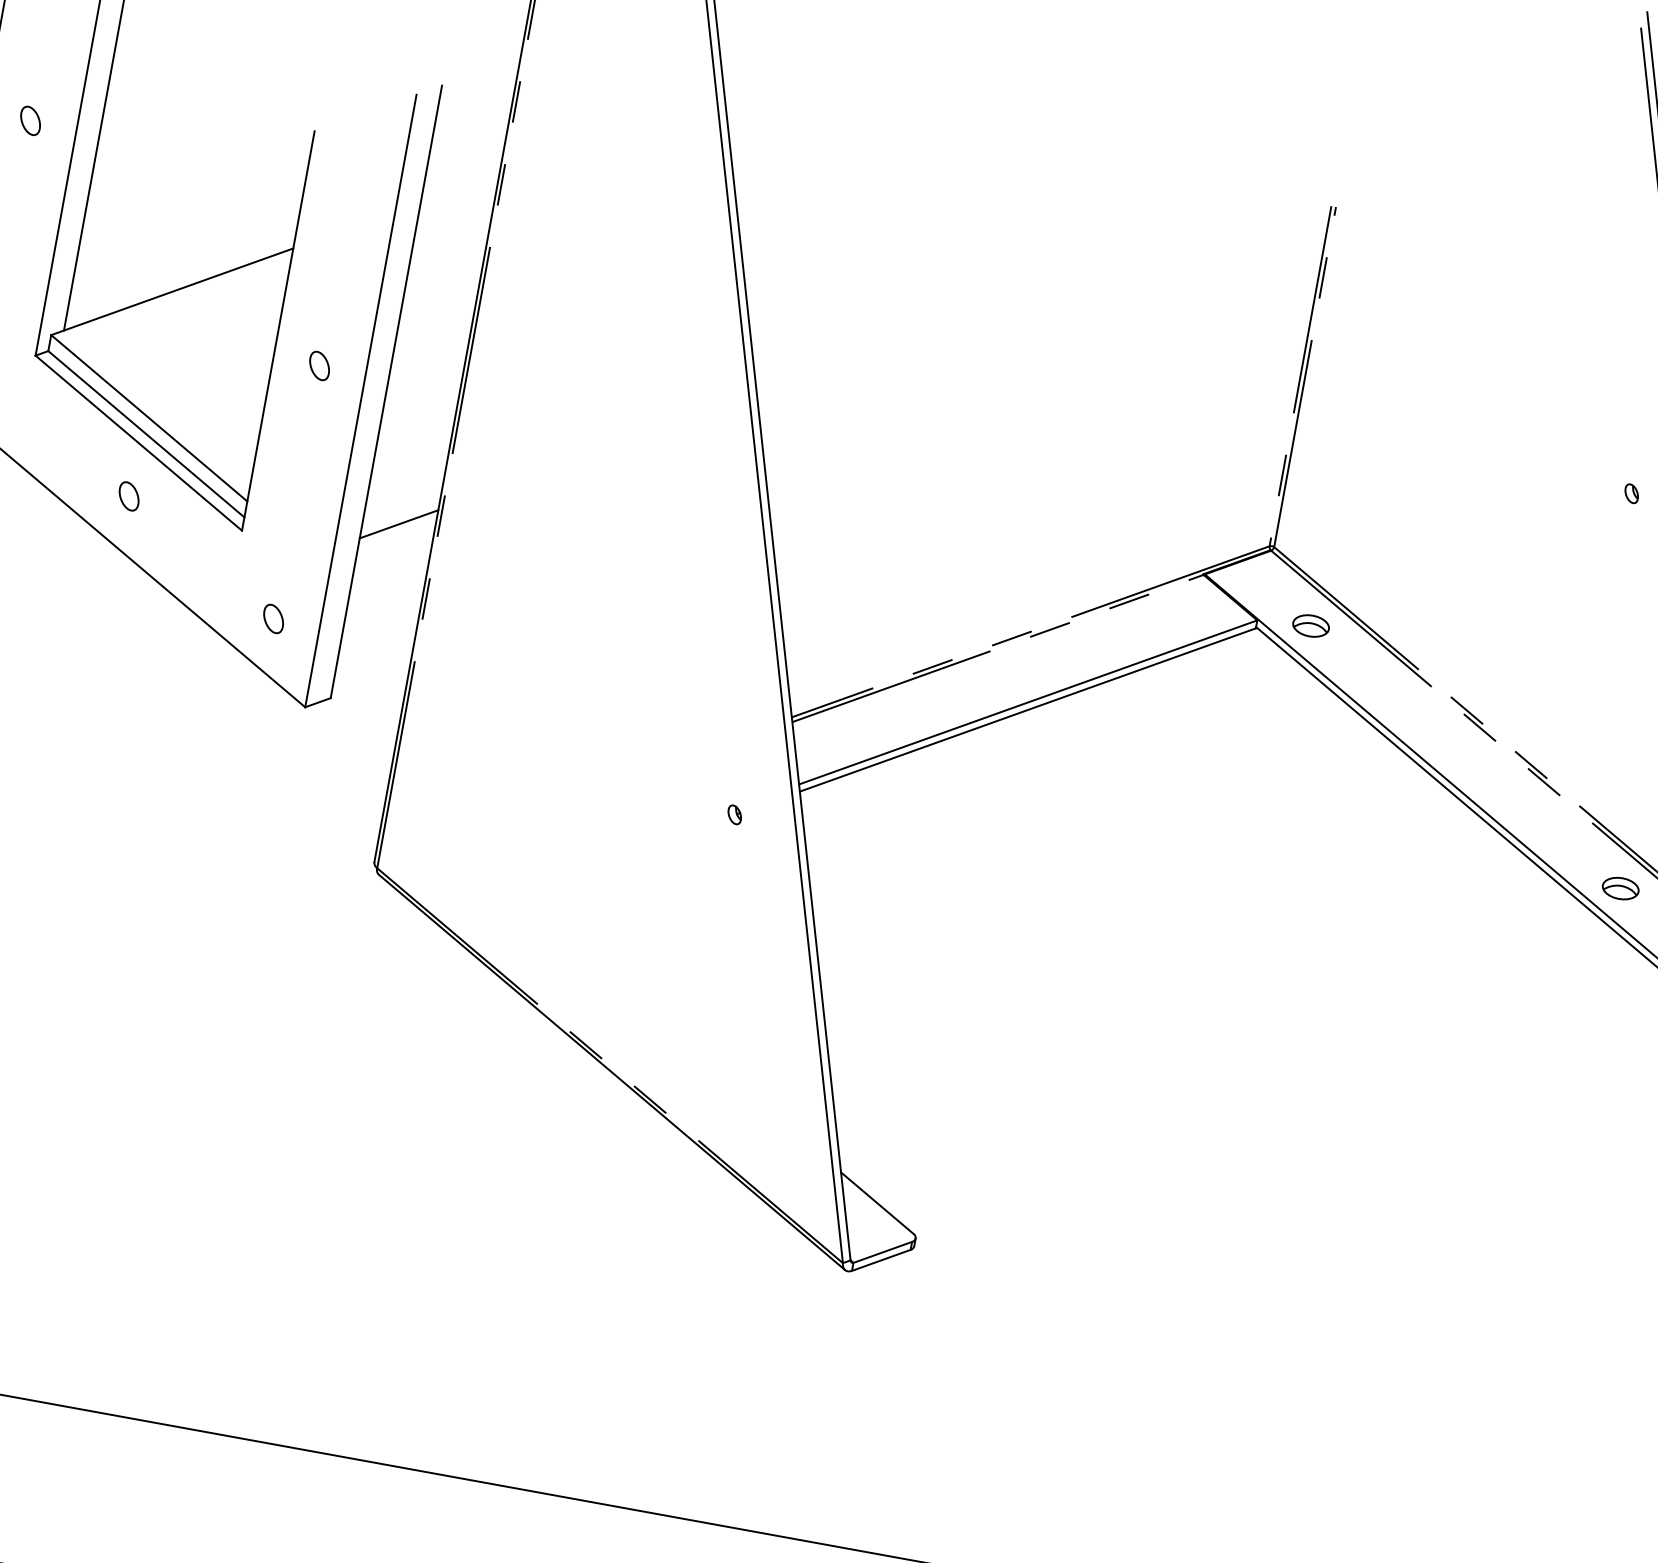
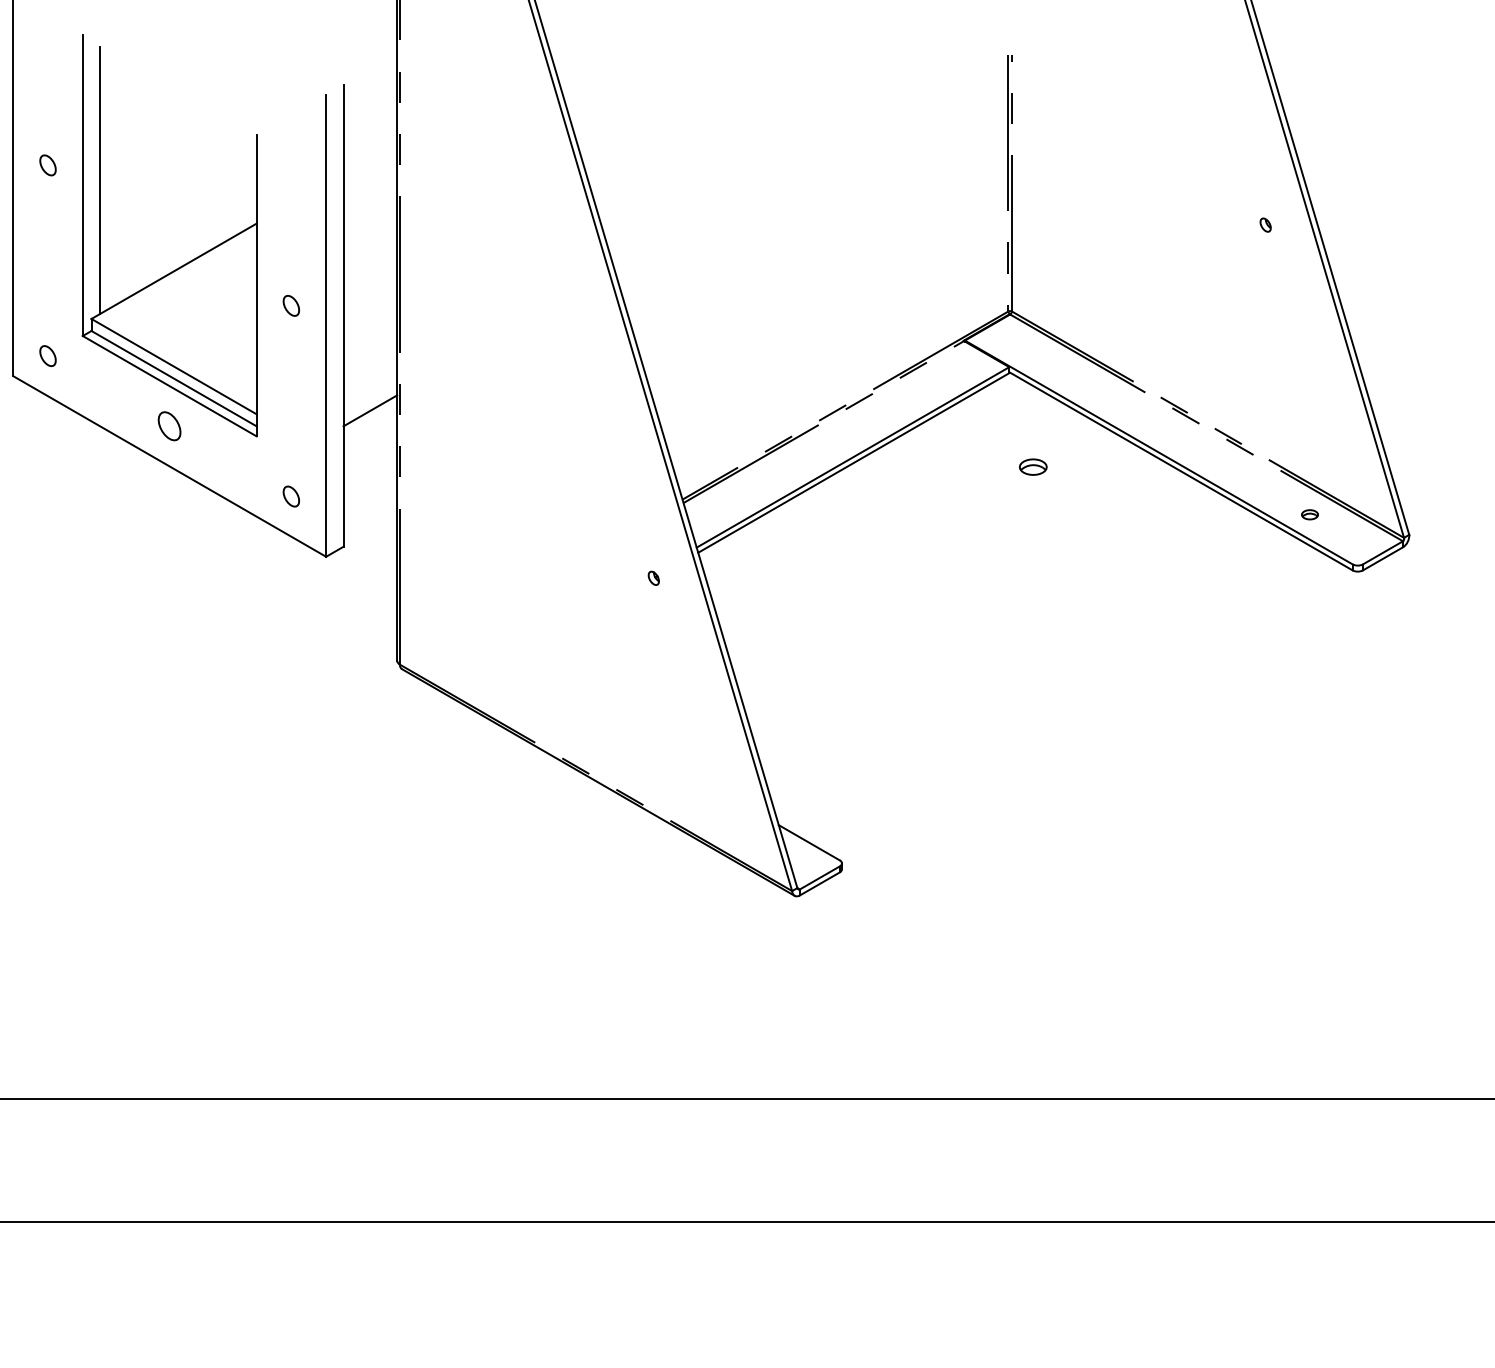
part: (128, 496) -> (169, 426), size x1.4
part: (1310, 624) -> (1032, 466), moved
part: (1620, 888) -> (1309, 514), size x0.6

